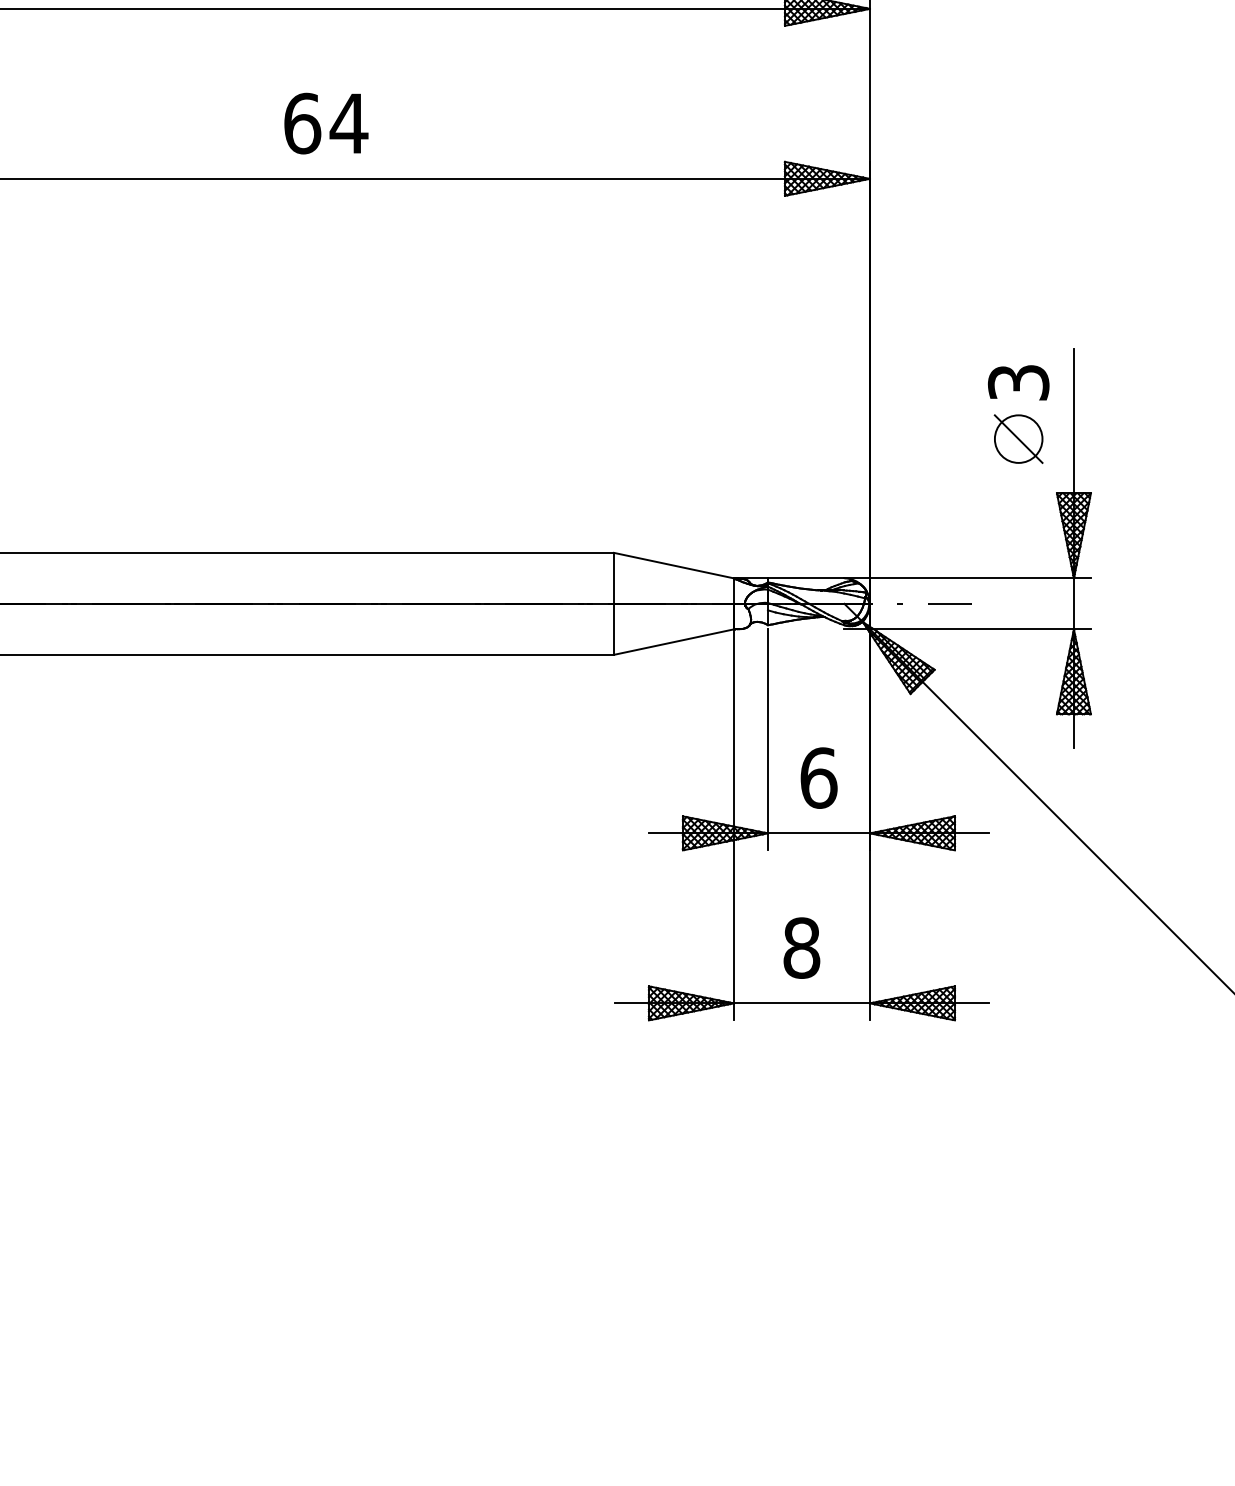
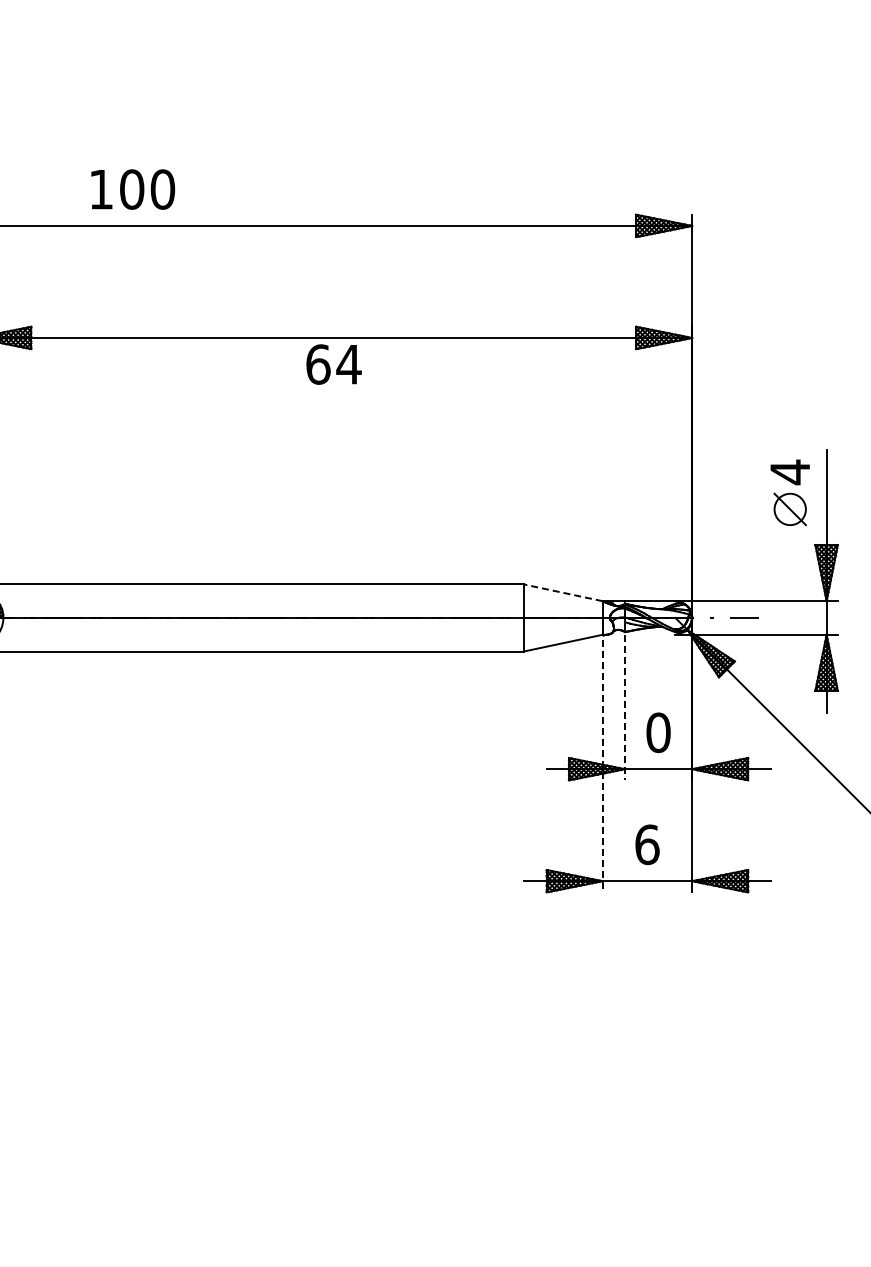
text: (325, 123) -> (333, 364), moved
text: (1019, 383) -> (790, 472), 3 -> 4
line: (673, 565) -> (562, 592), solid -> dashed
line: (768, 739) -> (625, 707), solid -> dashed
text: (818, 777) -> (658, 732), 6 -> 0
line: (733, 812) -> (602, 755), solid -> dashed
text: (802, 947) -> (647, 844), 8 -> 6

